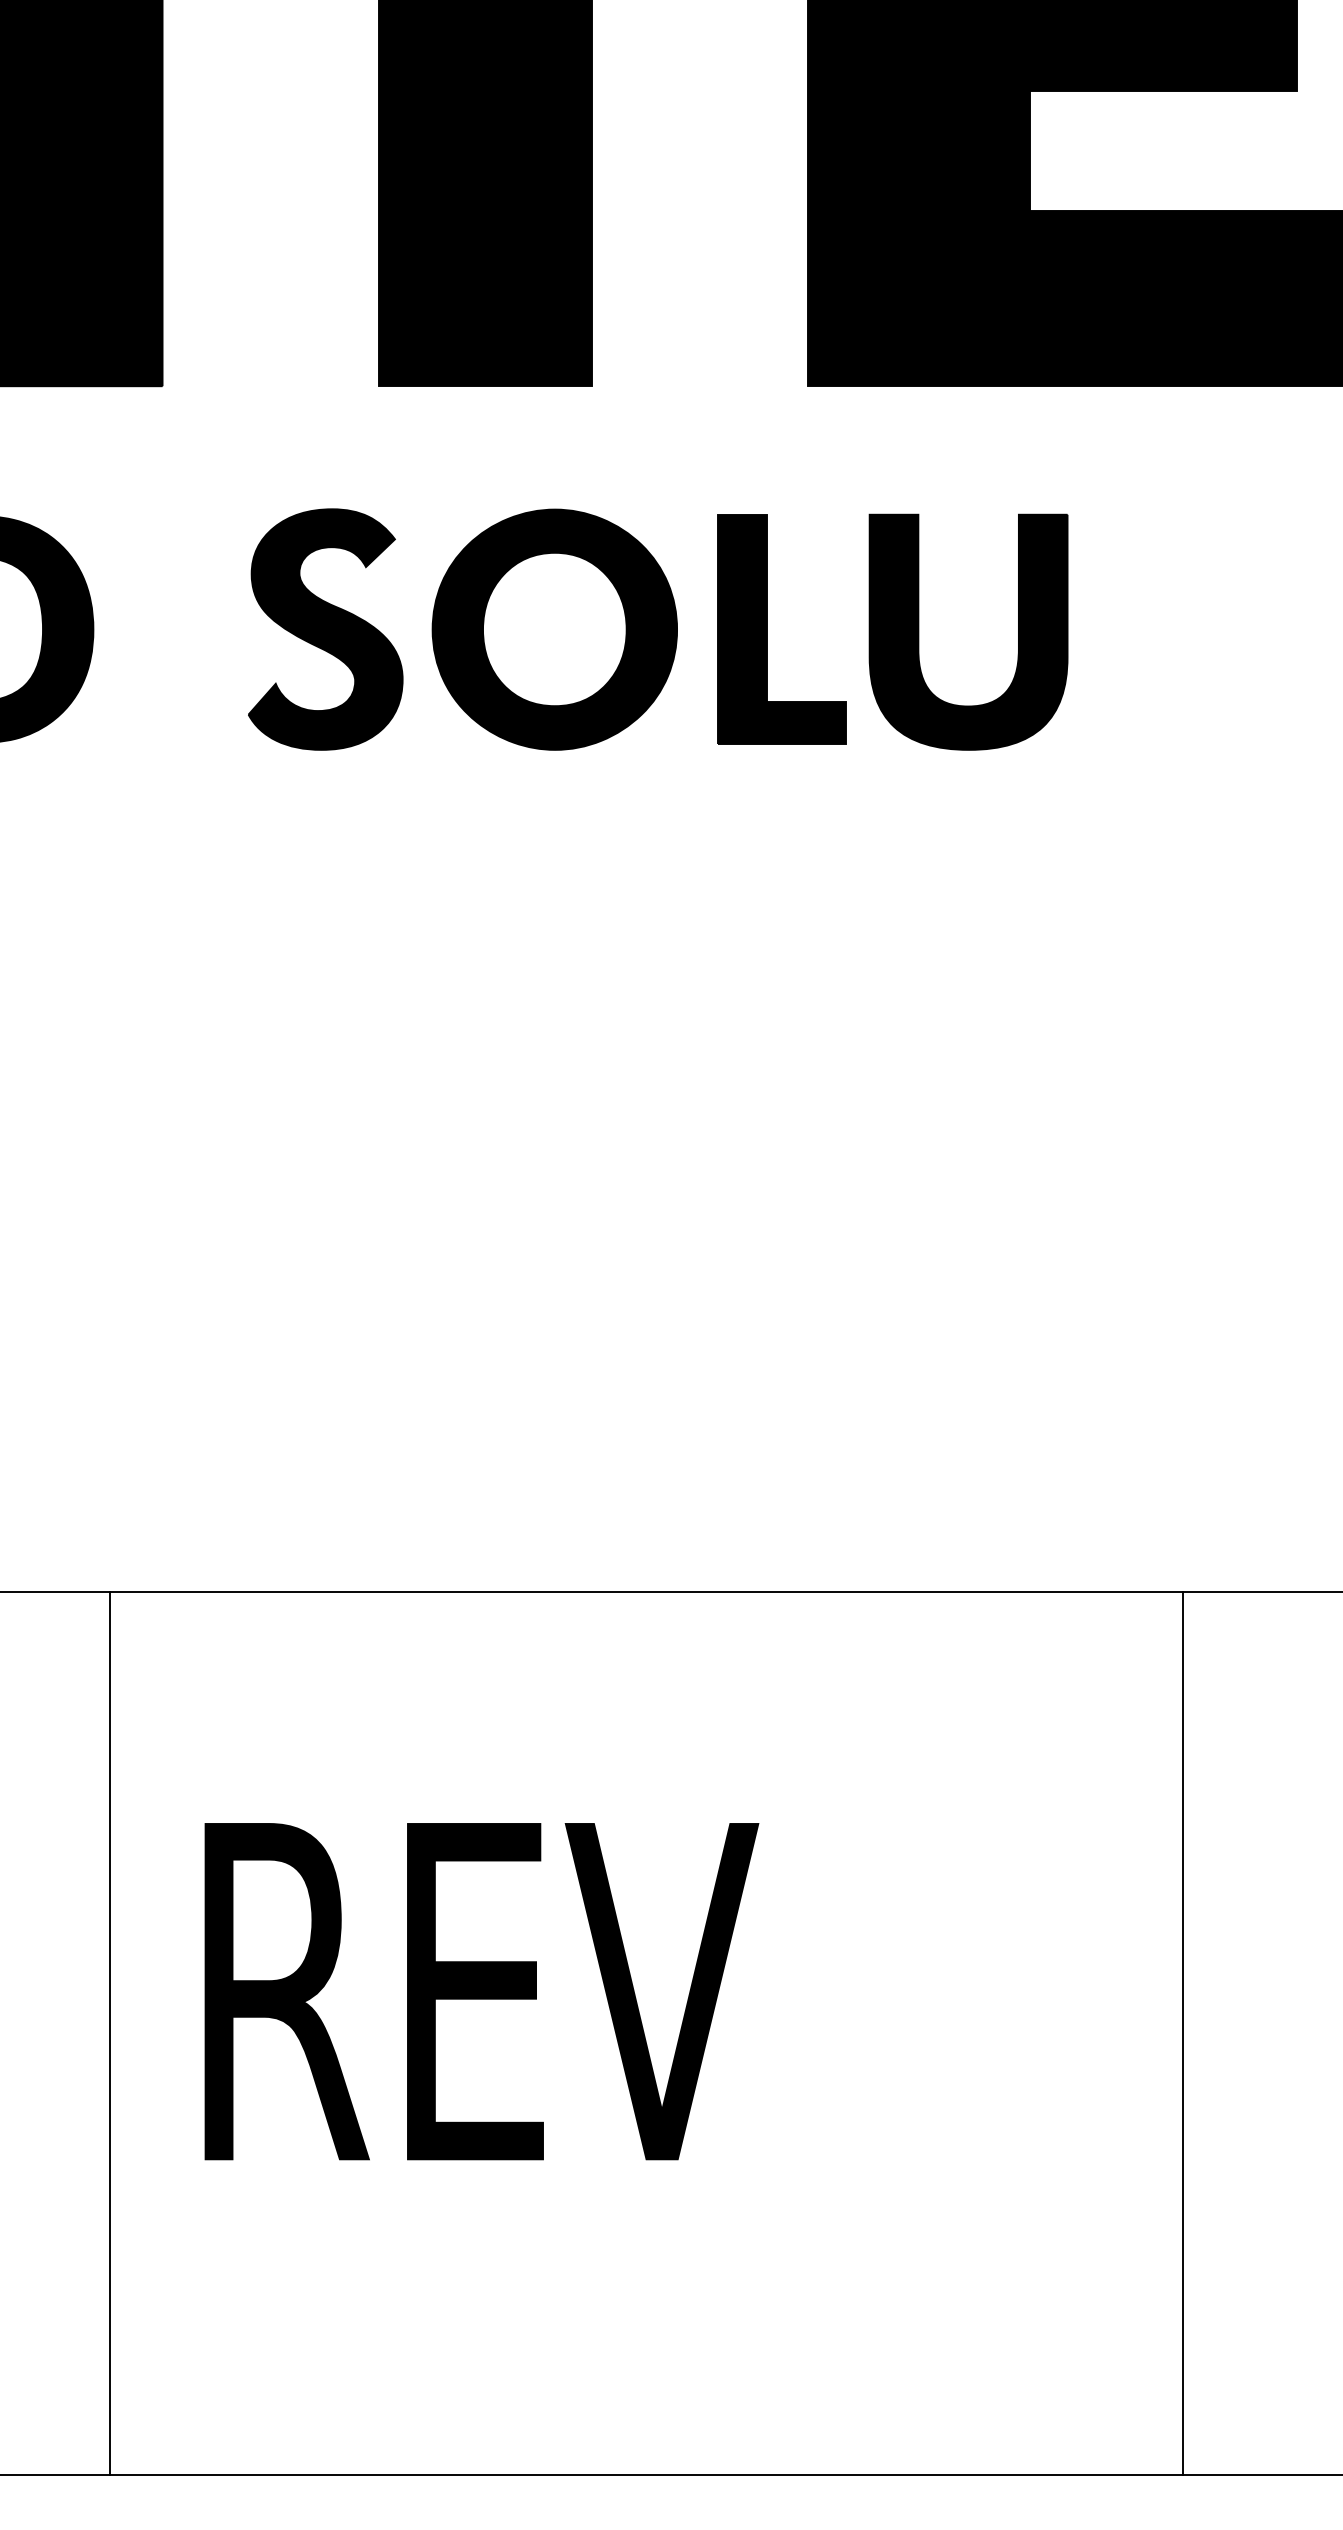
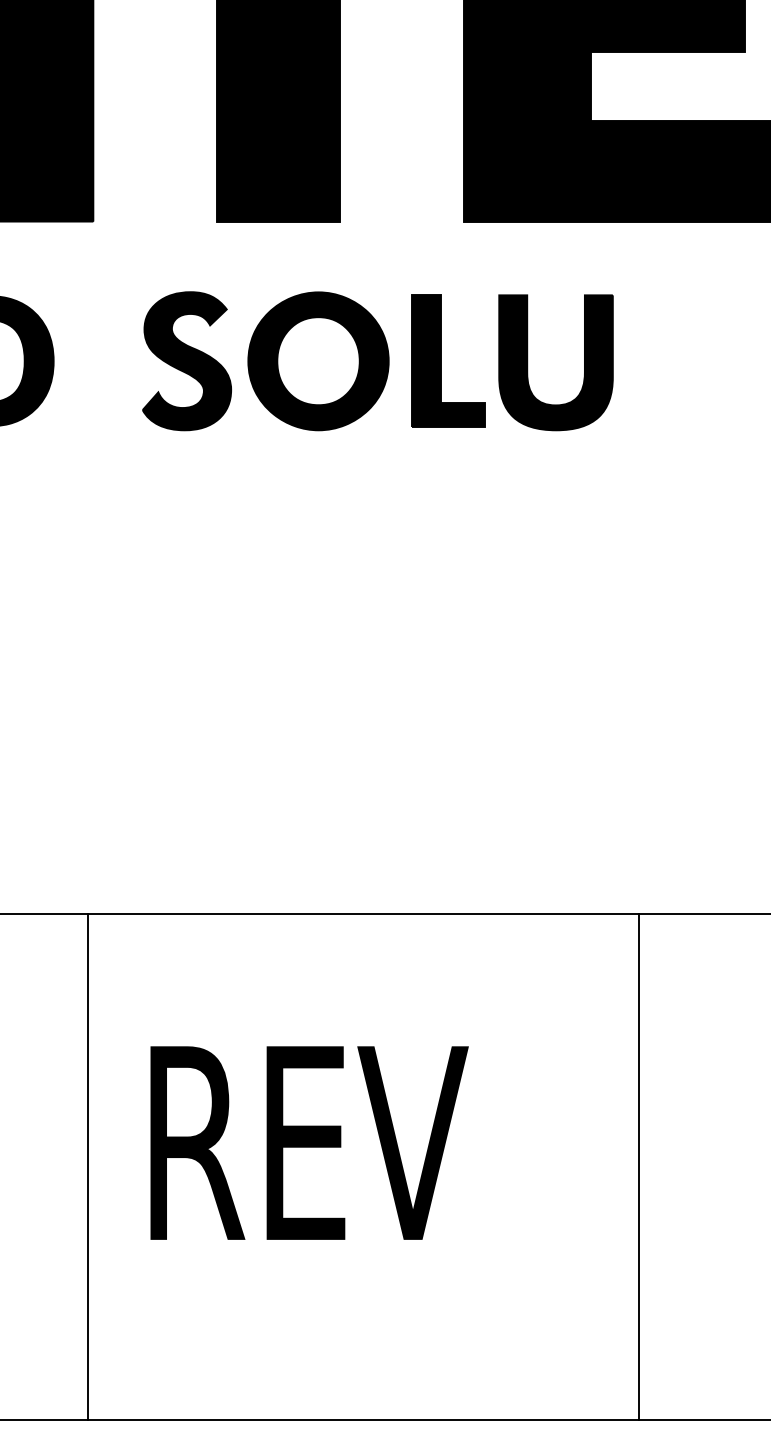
text: (481, 1990) -> (309, 1142), moved
line: (110, 2032) -> (88, 1166), moved
line: (1181, 2032) -> (638, 1166), moved

